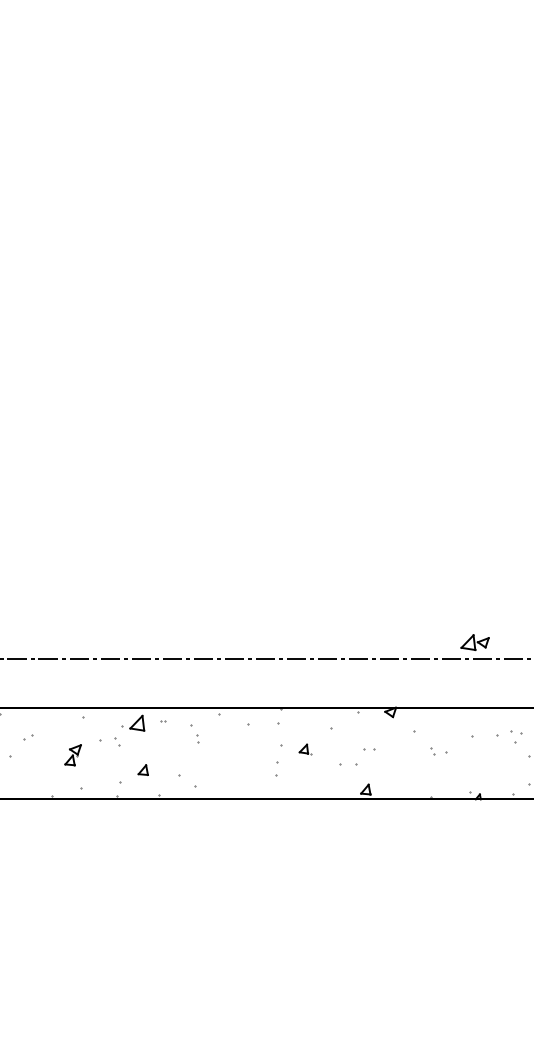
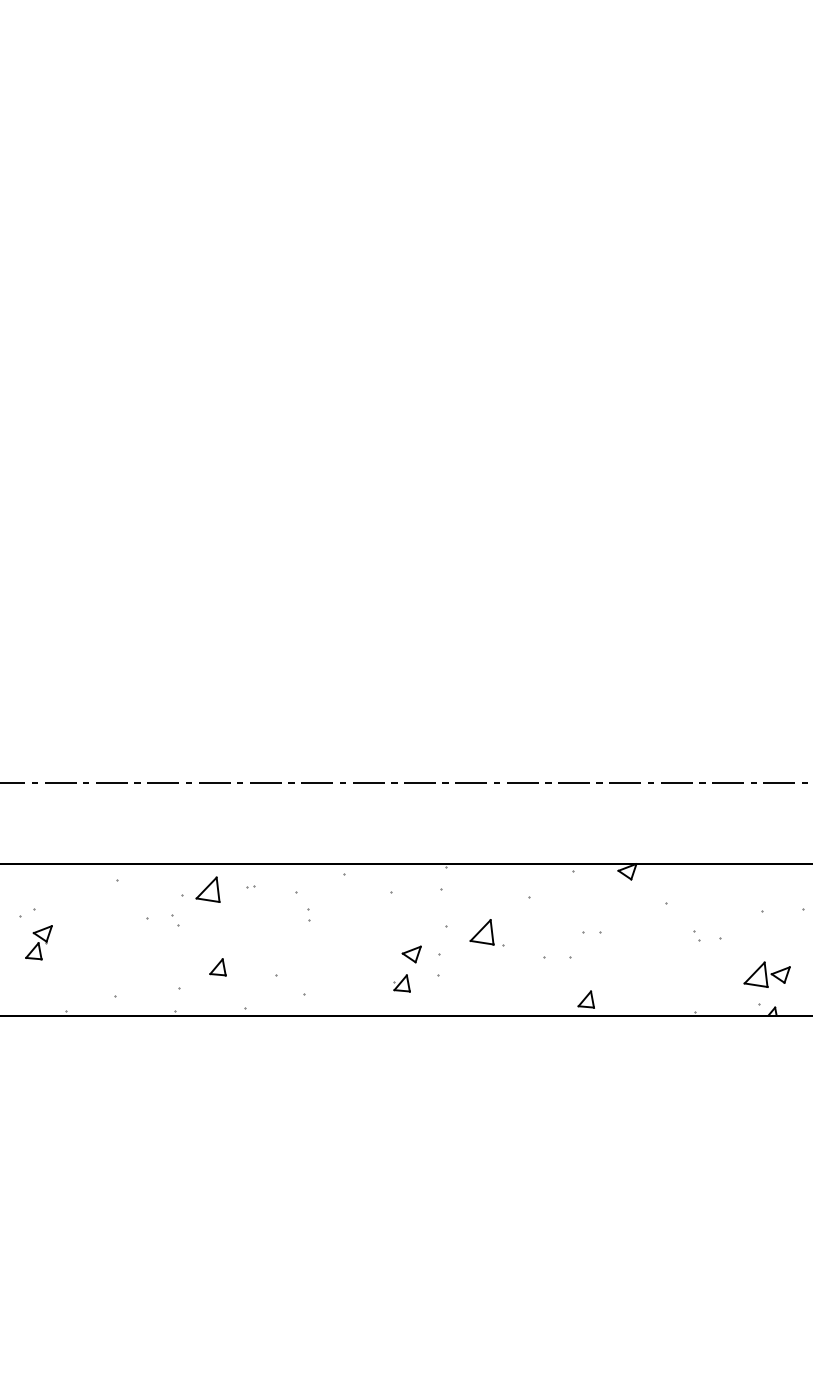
part: (474, 642) -> (766, 974), moved
part: (305, 749) -> (486, 933), size x1.67
part: (72, 755) -> (37, 943), moved
part: (257, 770) -> (407, 967), added

